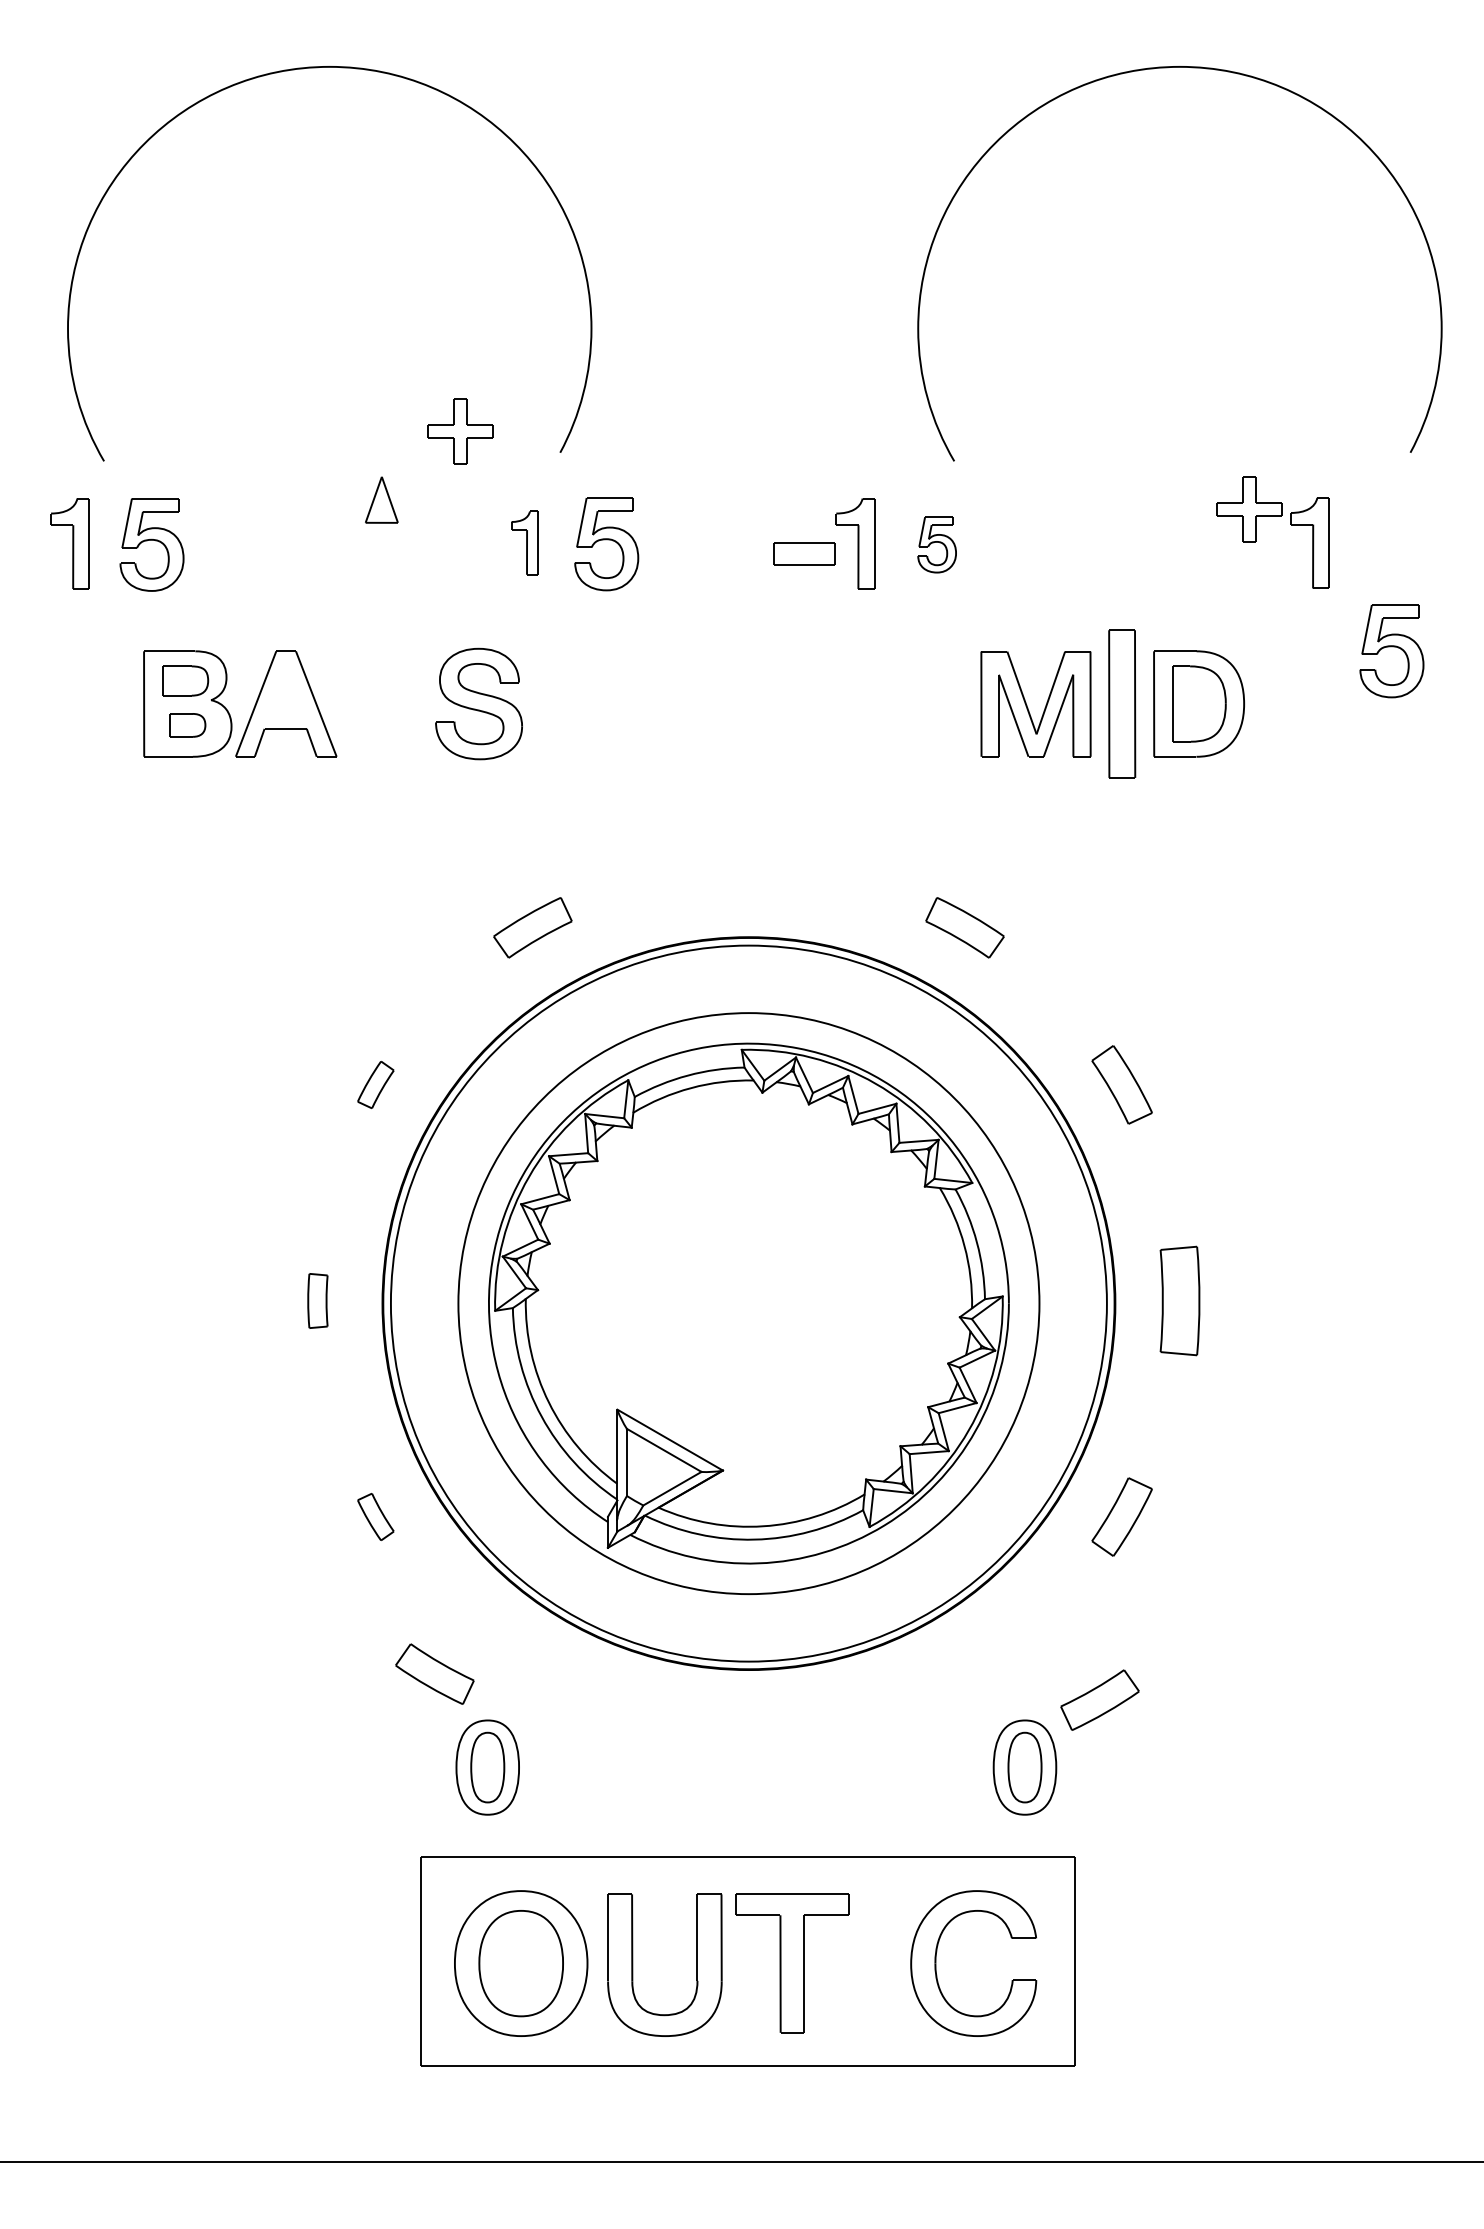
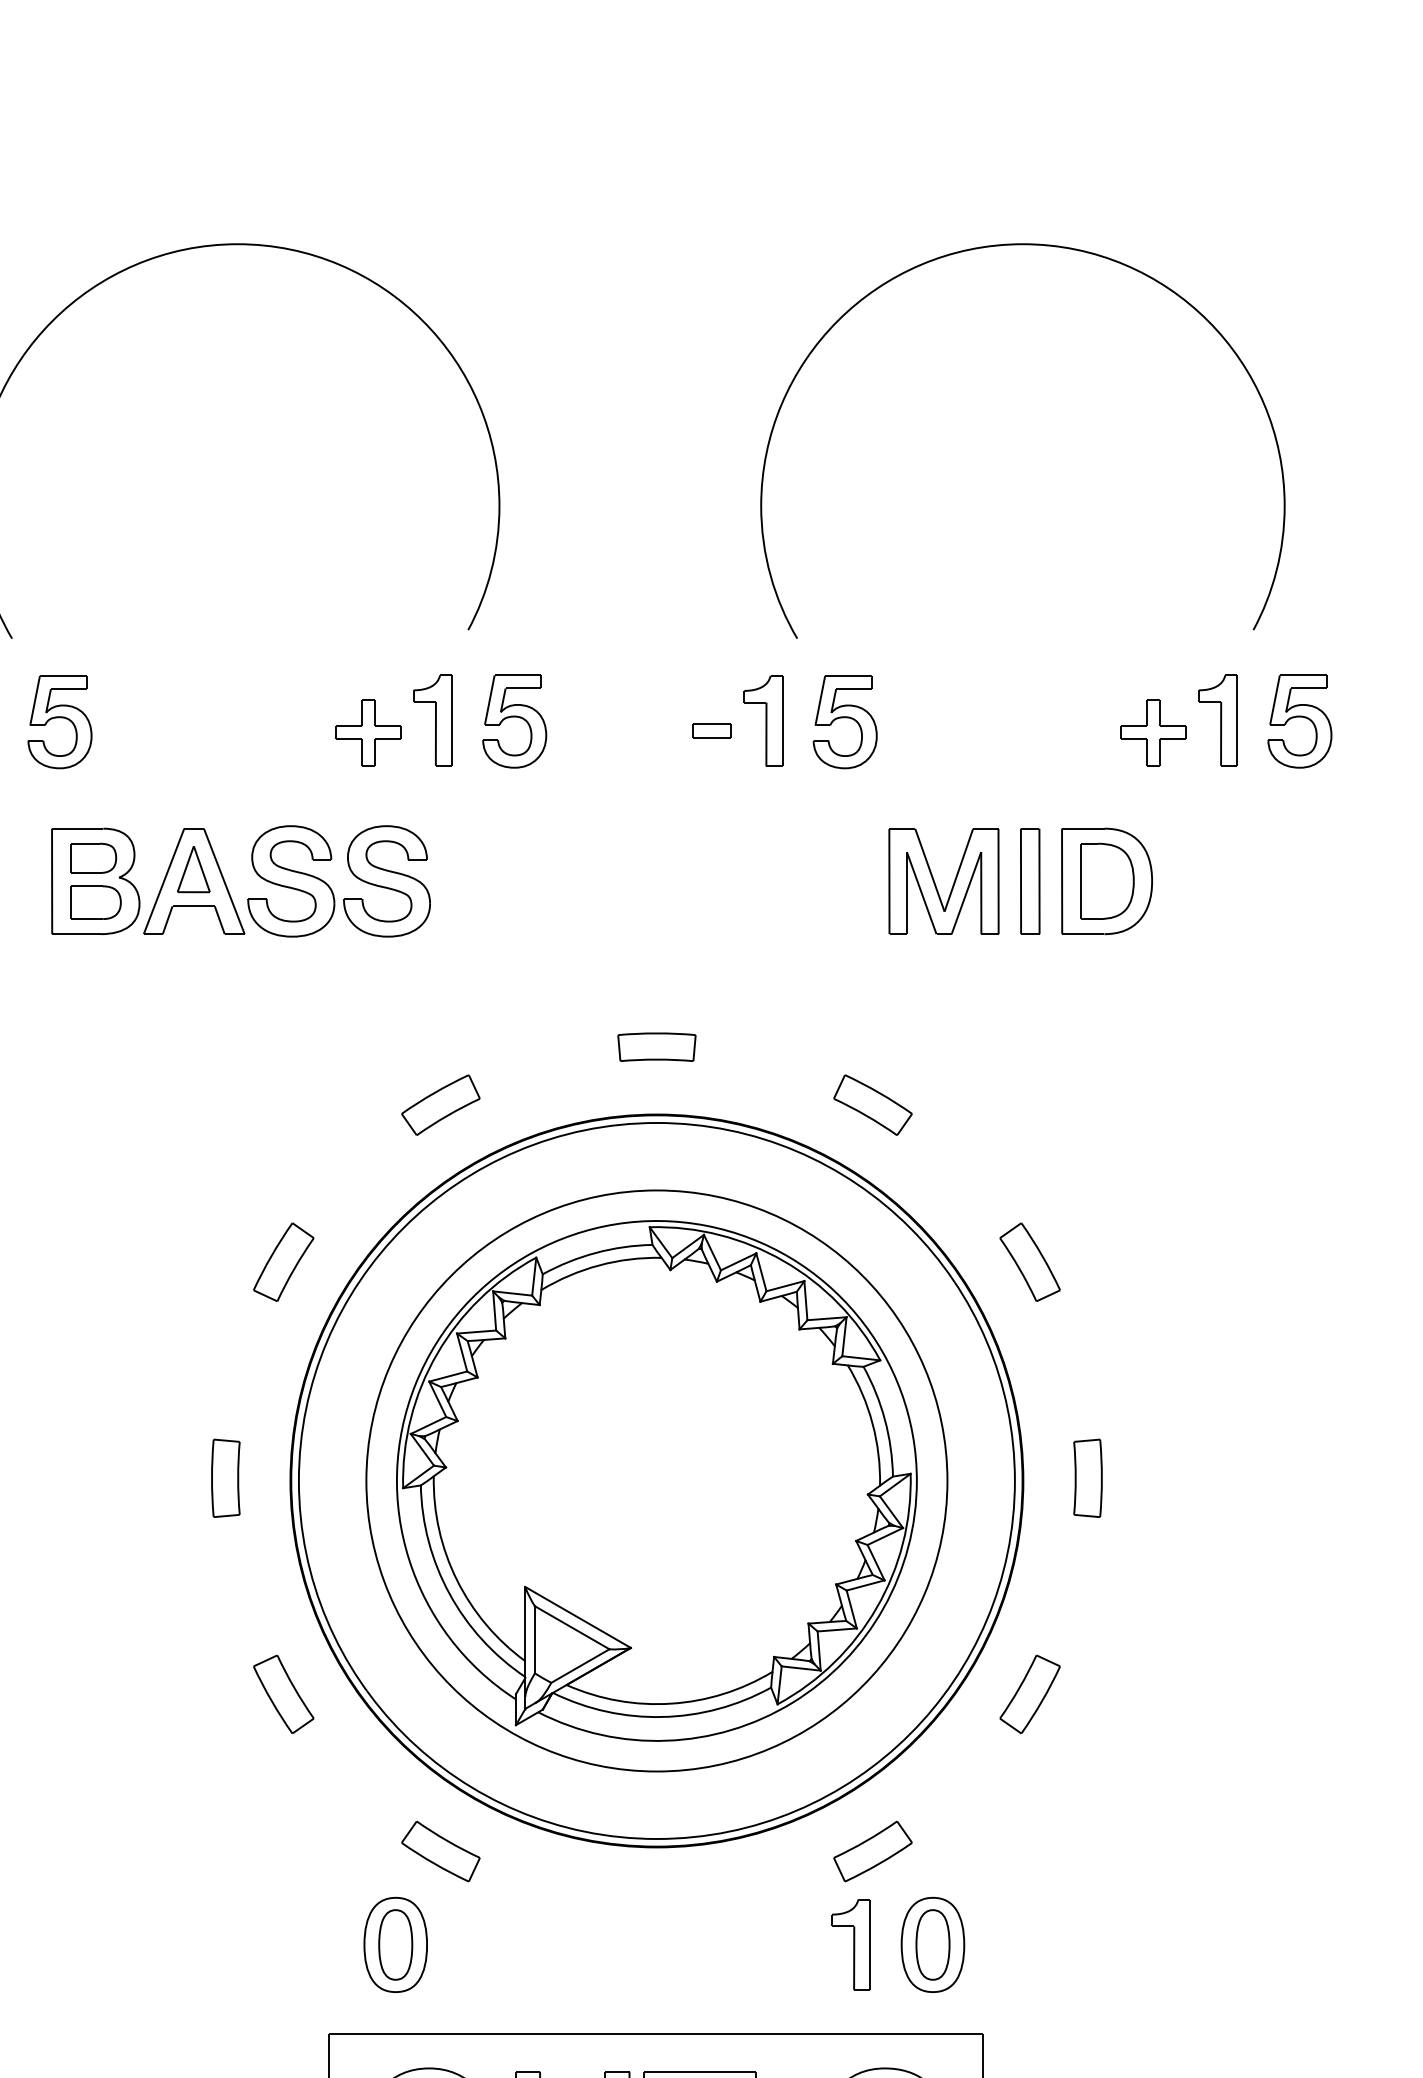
curve: (1167, 68) -> (1010, 245), moved
part: (460, 431) -> (368, 732), moved
part: (381, 499) -> (193, 868), moved
part: (1249, 509) -> (1153, 732), moved
part: (524, 542) -> (432, 719), size x1.43
part: (936, 544) -> (844, 721), size x1.67
part: (803, 553) -> (711, 730), size x0.62
part: (1391, 651) -> (1299, 721), moved
part: (383, 703) -> (291, 880), added
part: (1122, 703) -> (1030, 880), size x0.71
part: (187, 725) -> (95, 902), size x1.43
part: (748, 869) -> (656, 1046), added
part: (375, 1084) -> (283, 1261), size x1.67
part: (317, 1300) -> (225, 1477), size x1.43
part: (1179, 1300) -> (1087, 1477), size x0.71
part: (375, 1516) -> (283, 1693), size x1.67
part: (434, 1673) -> (440, 1850), moved
part: (1099, 1699) -> (872, 1850), moved
part: (942, 1767) -> (850, 1944), added

